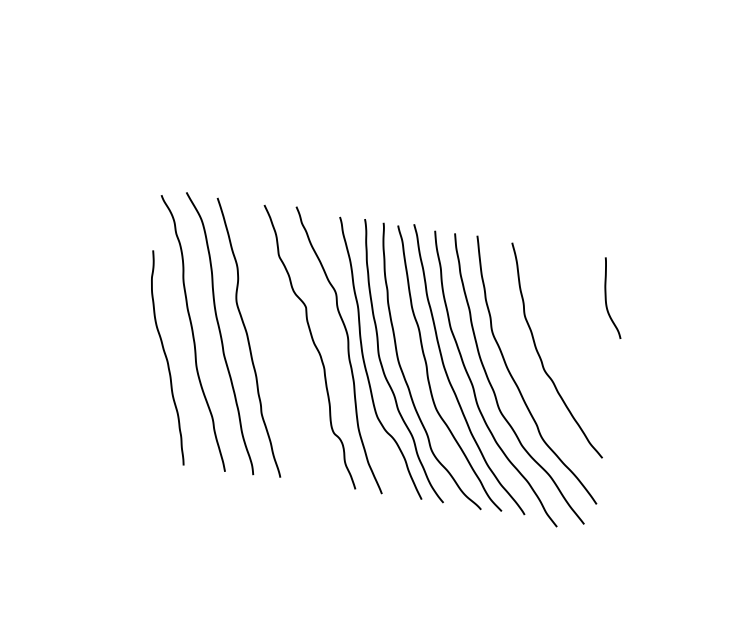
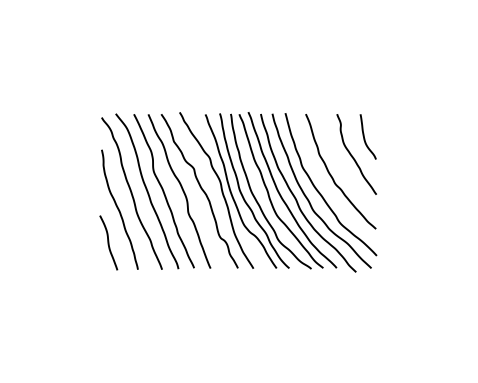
curve: (582, 327) -> (353, 156), added
curve: (279, 339) -> (181, 189), added
curve: (140, 411) -> (108, 242), added

